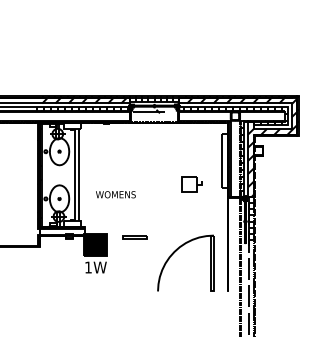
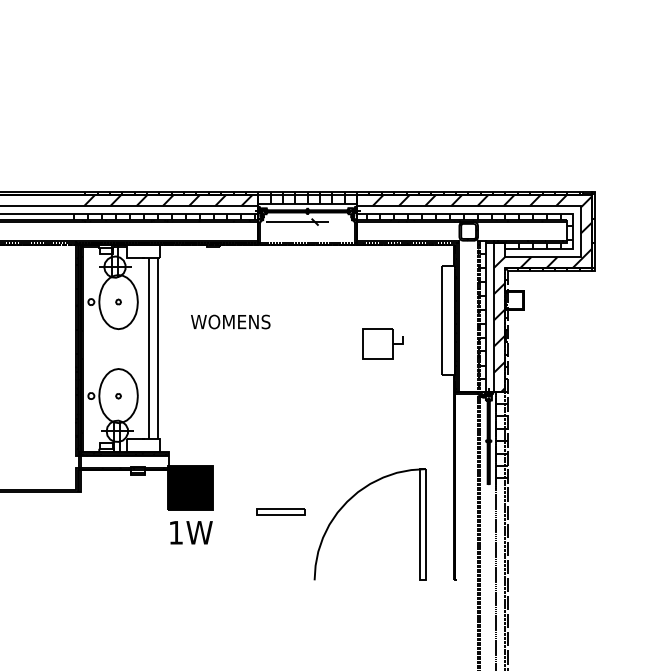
part: (191, 184) -> (381, 343), moved
text: (115, 194) -> (229, 321), moved
line: (134, 236) -> (279, 510), moved

